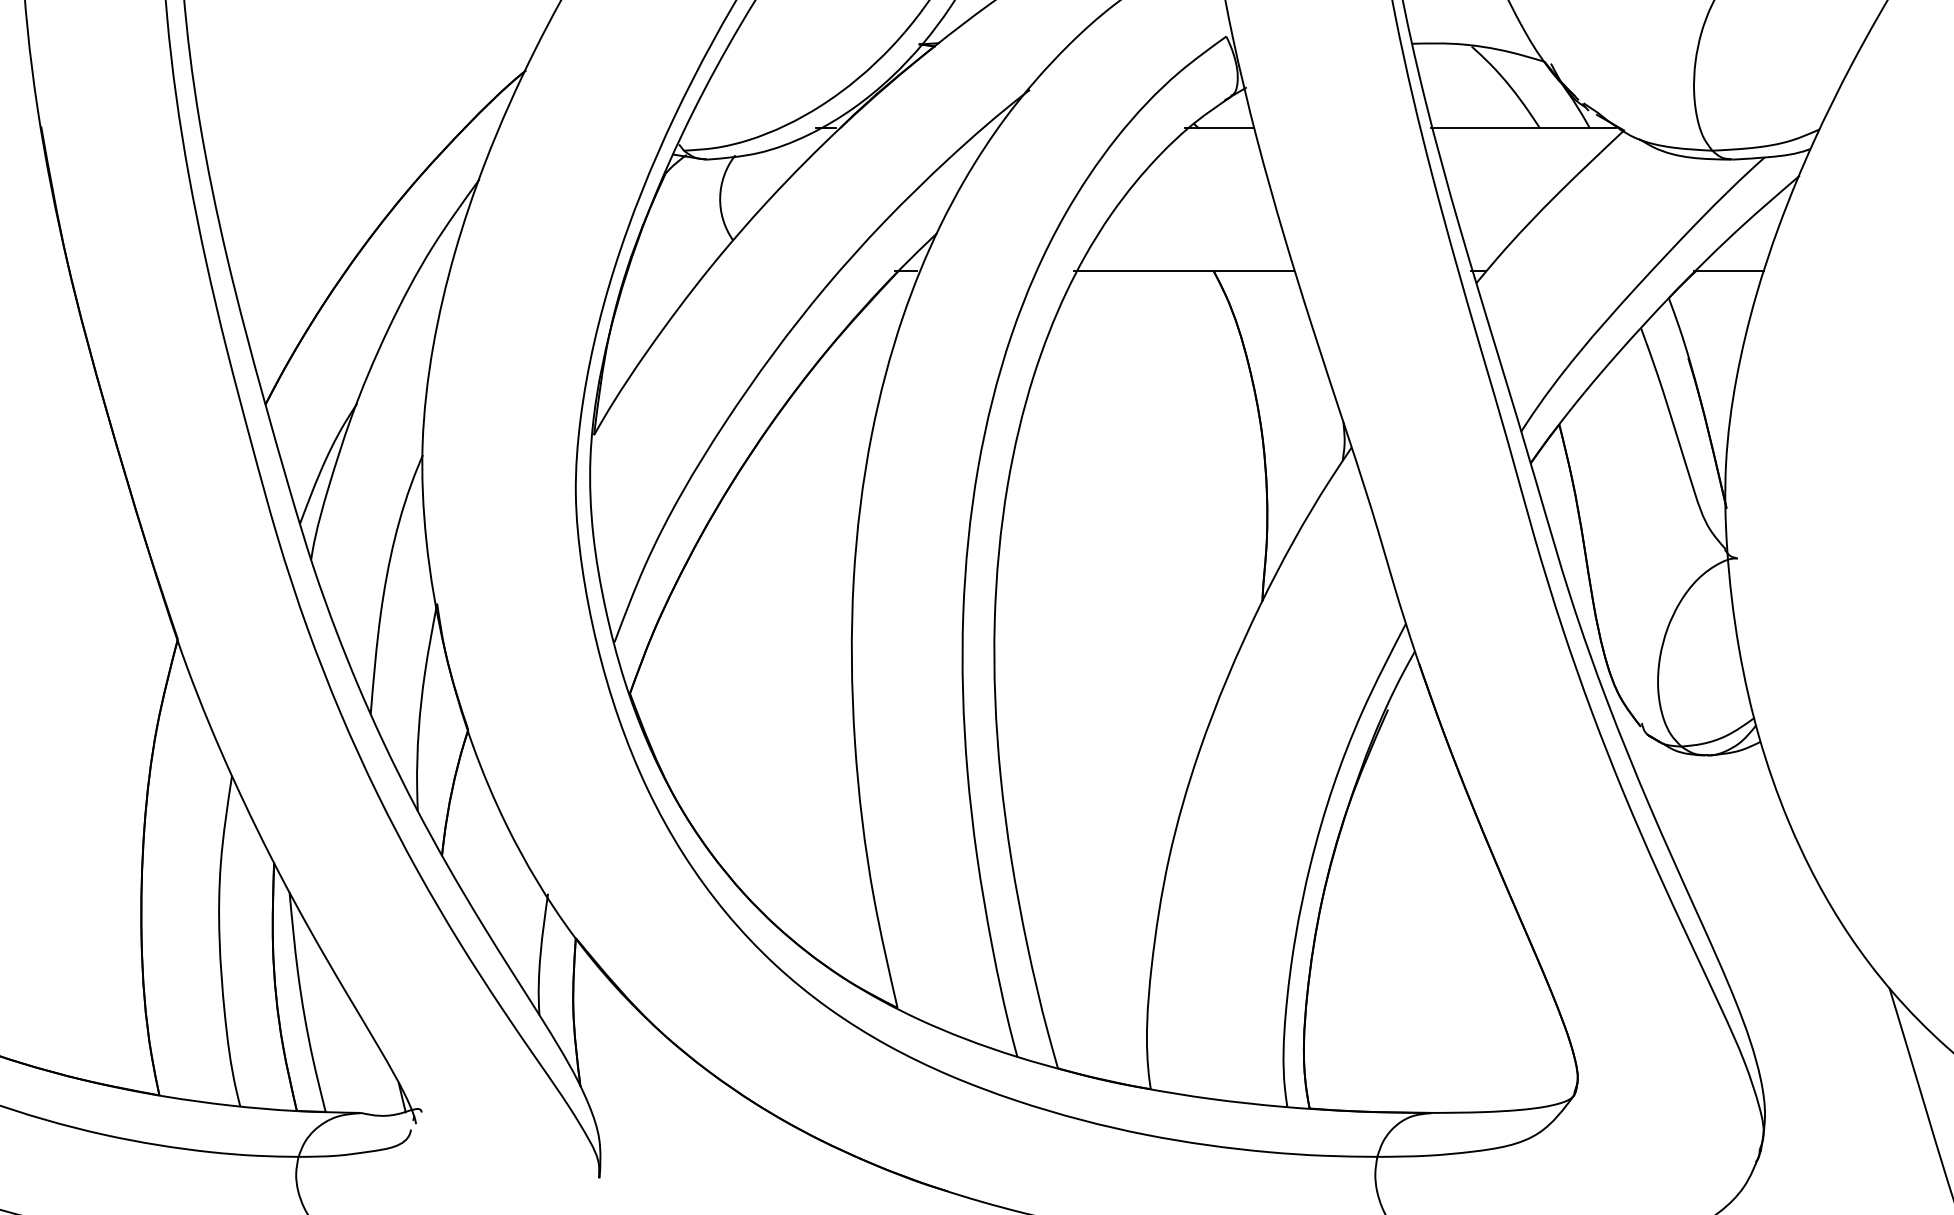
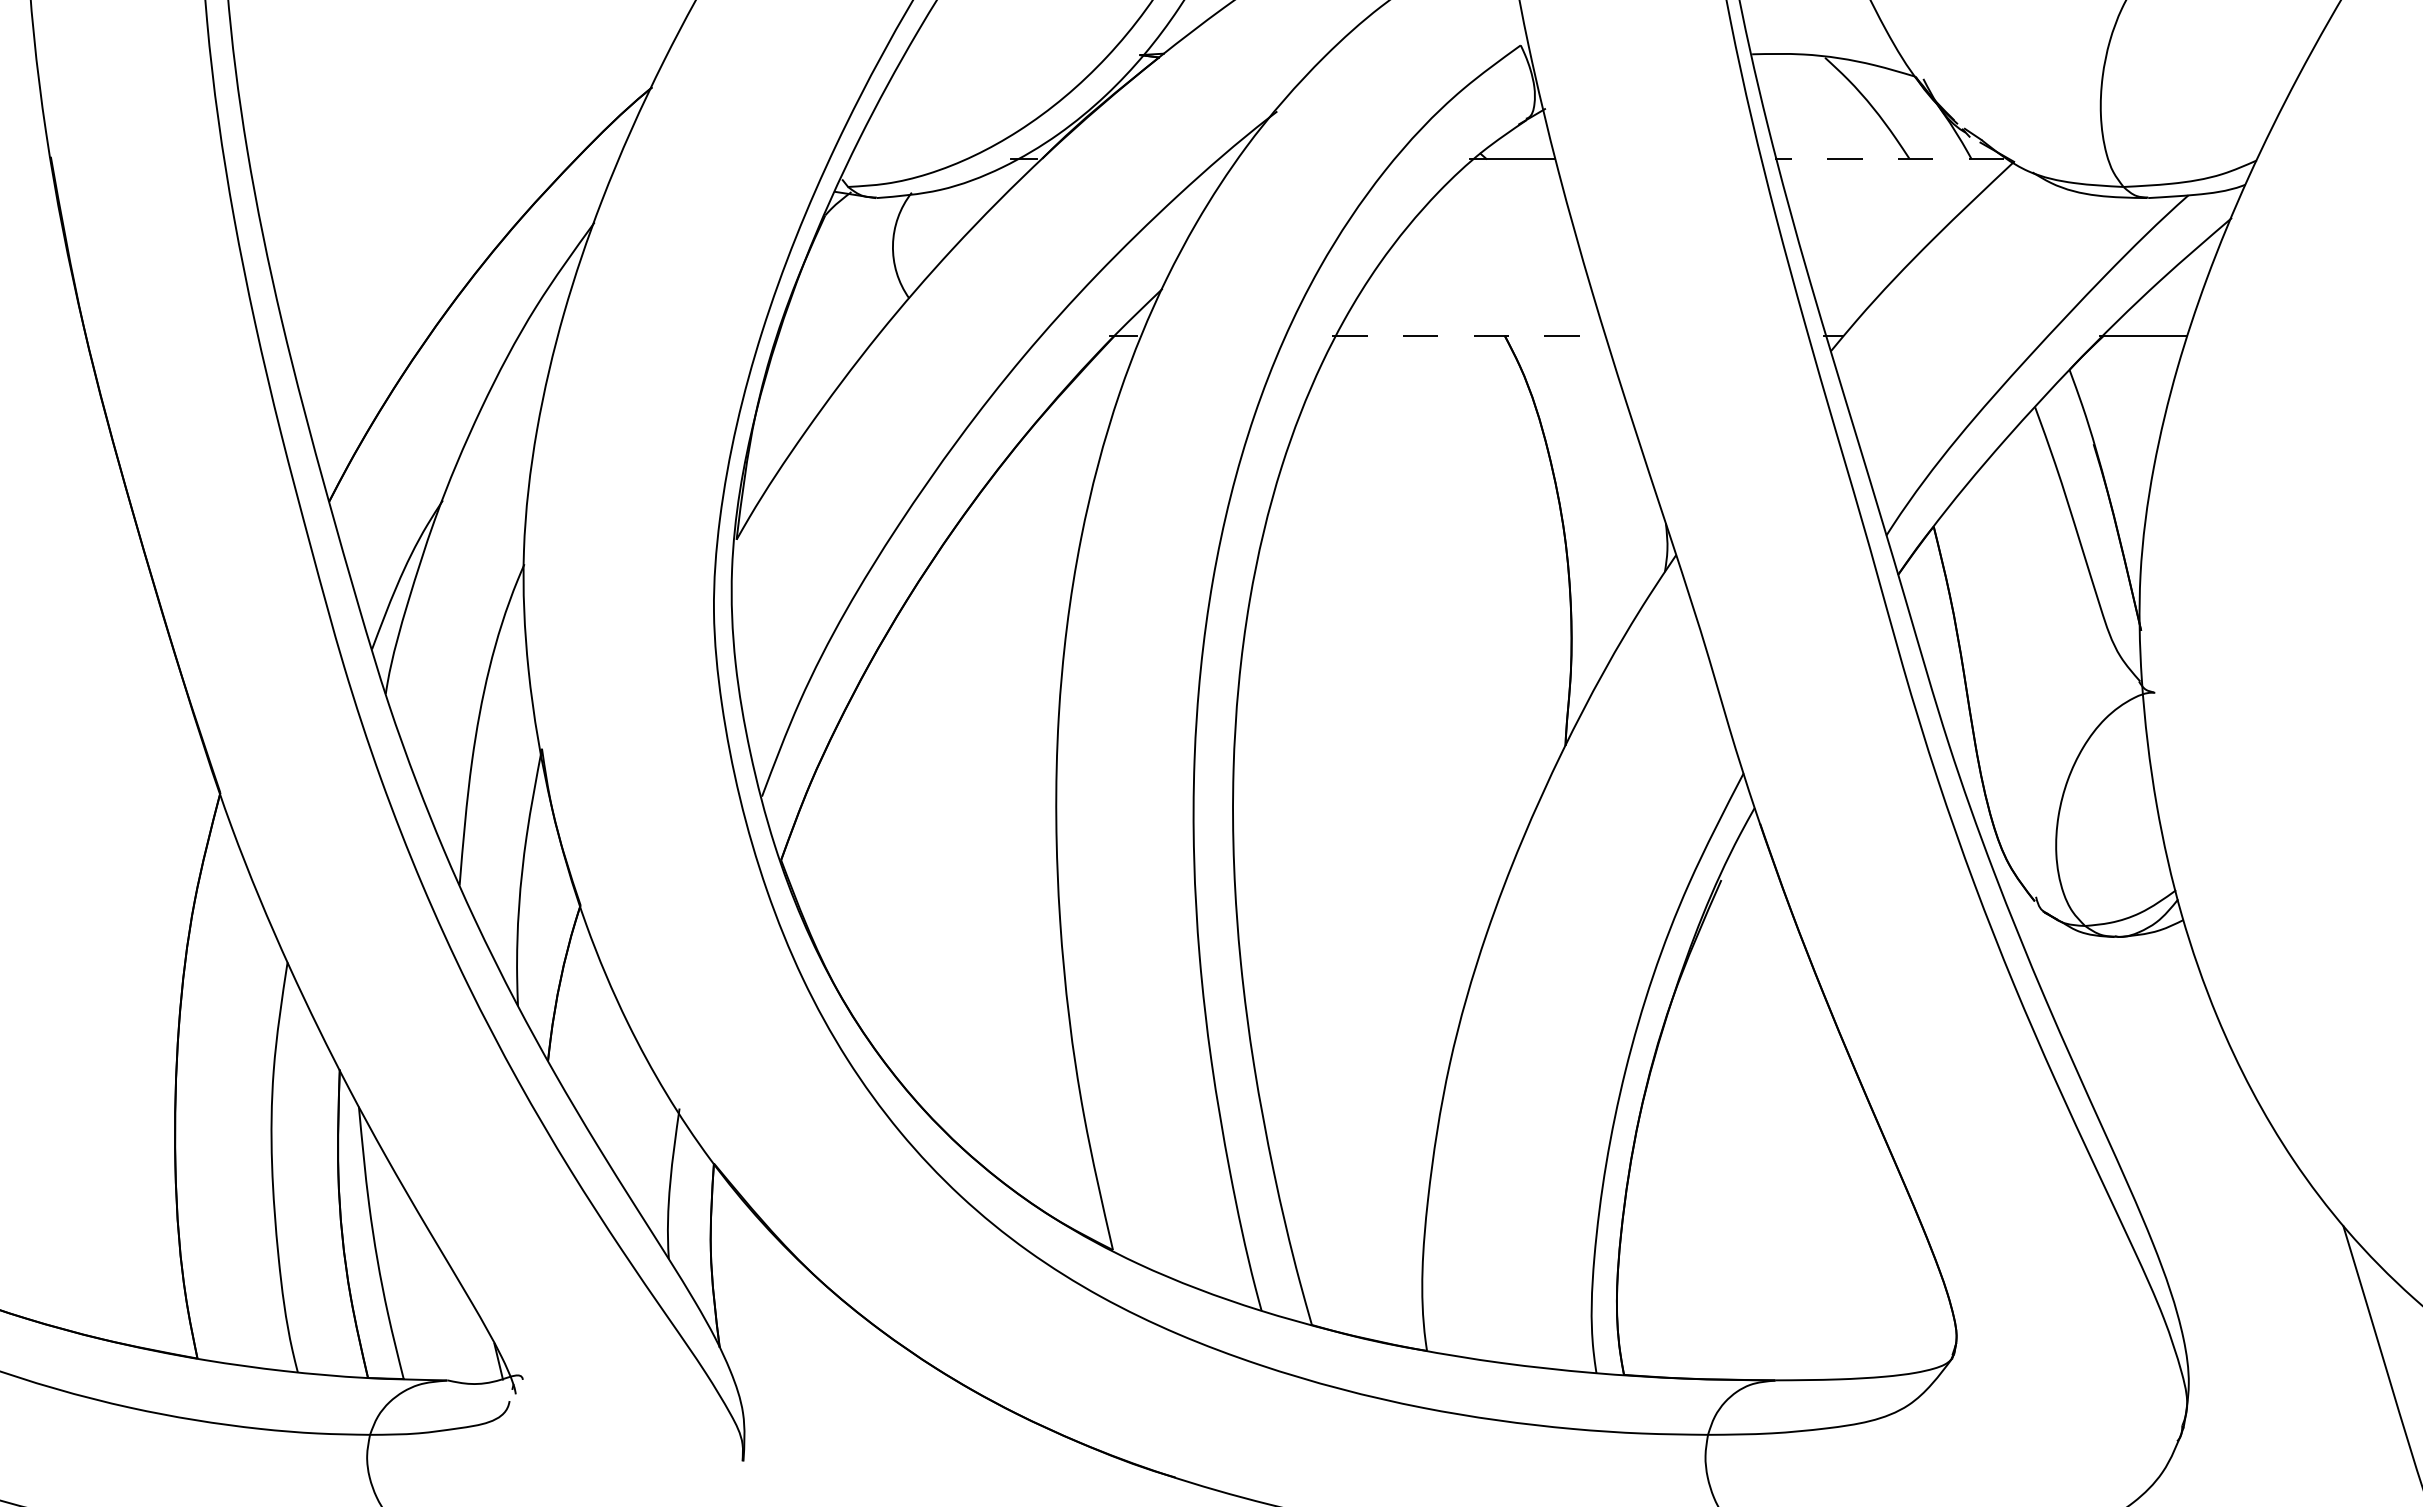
line: (1523, 127) -> (1889, 158), solid -> dashed
line: (1184, 270) -> (1468, 335), solid -> dashed

